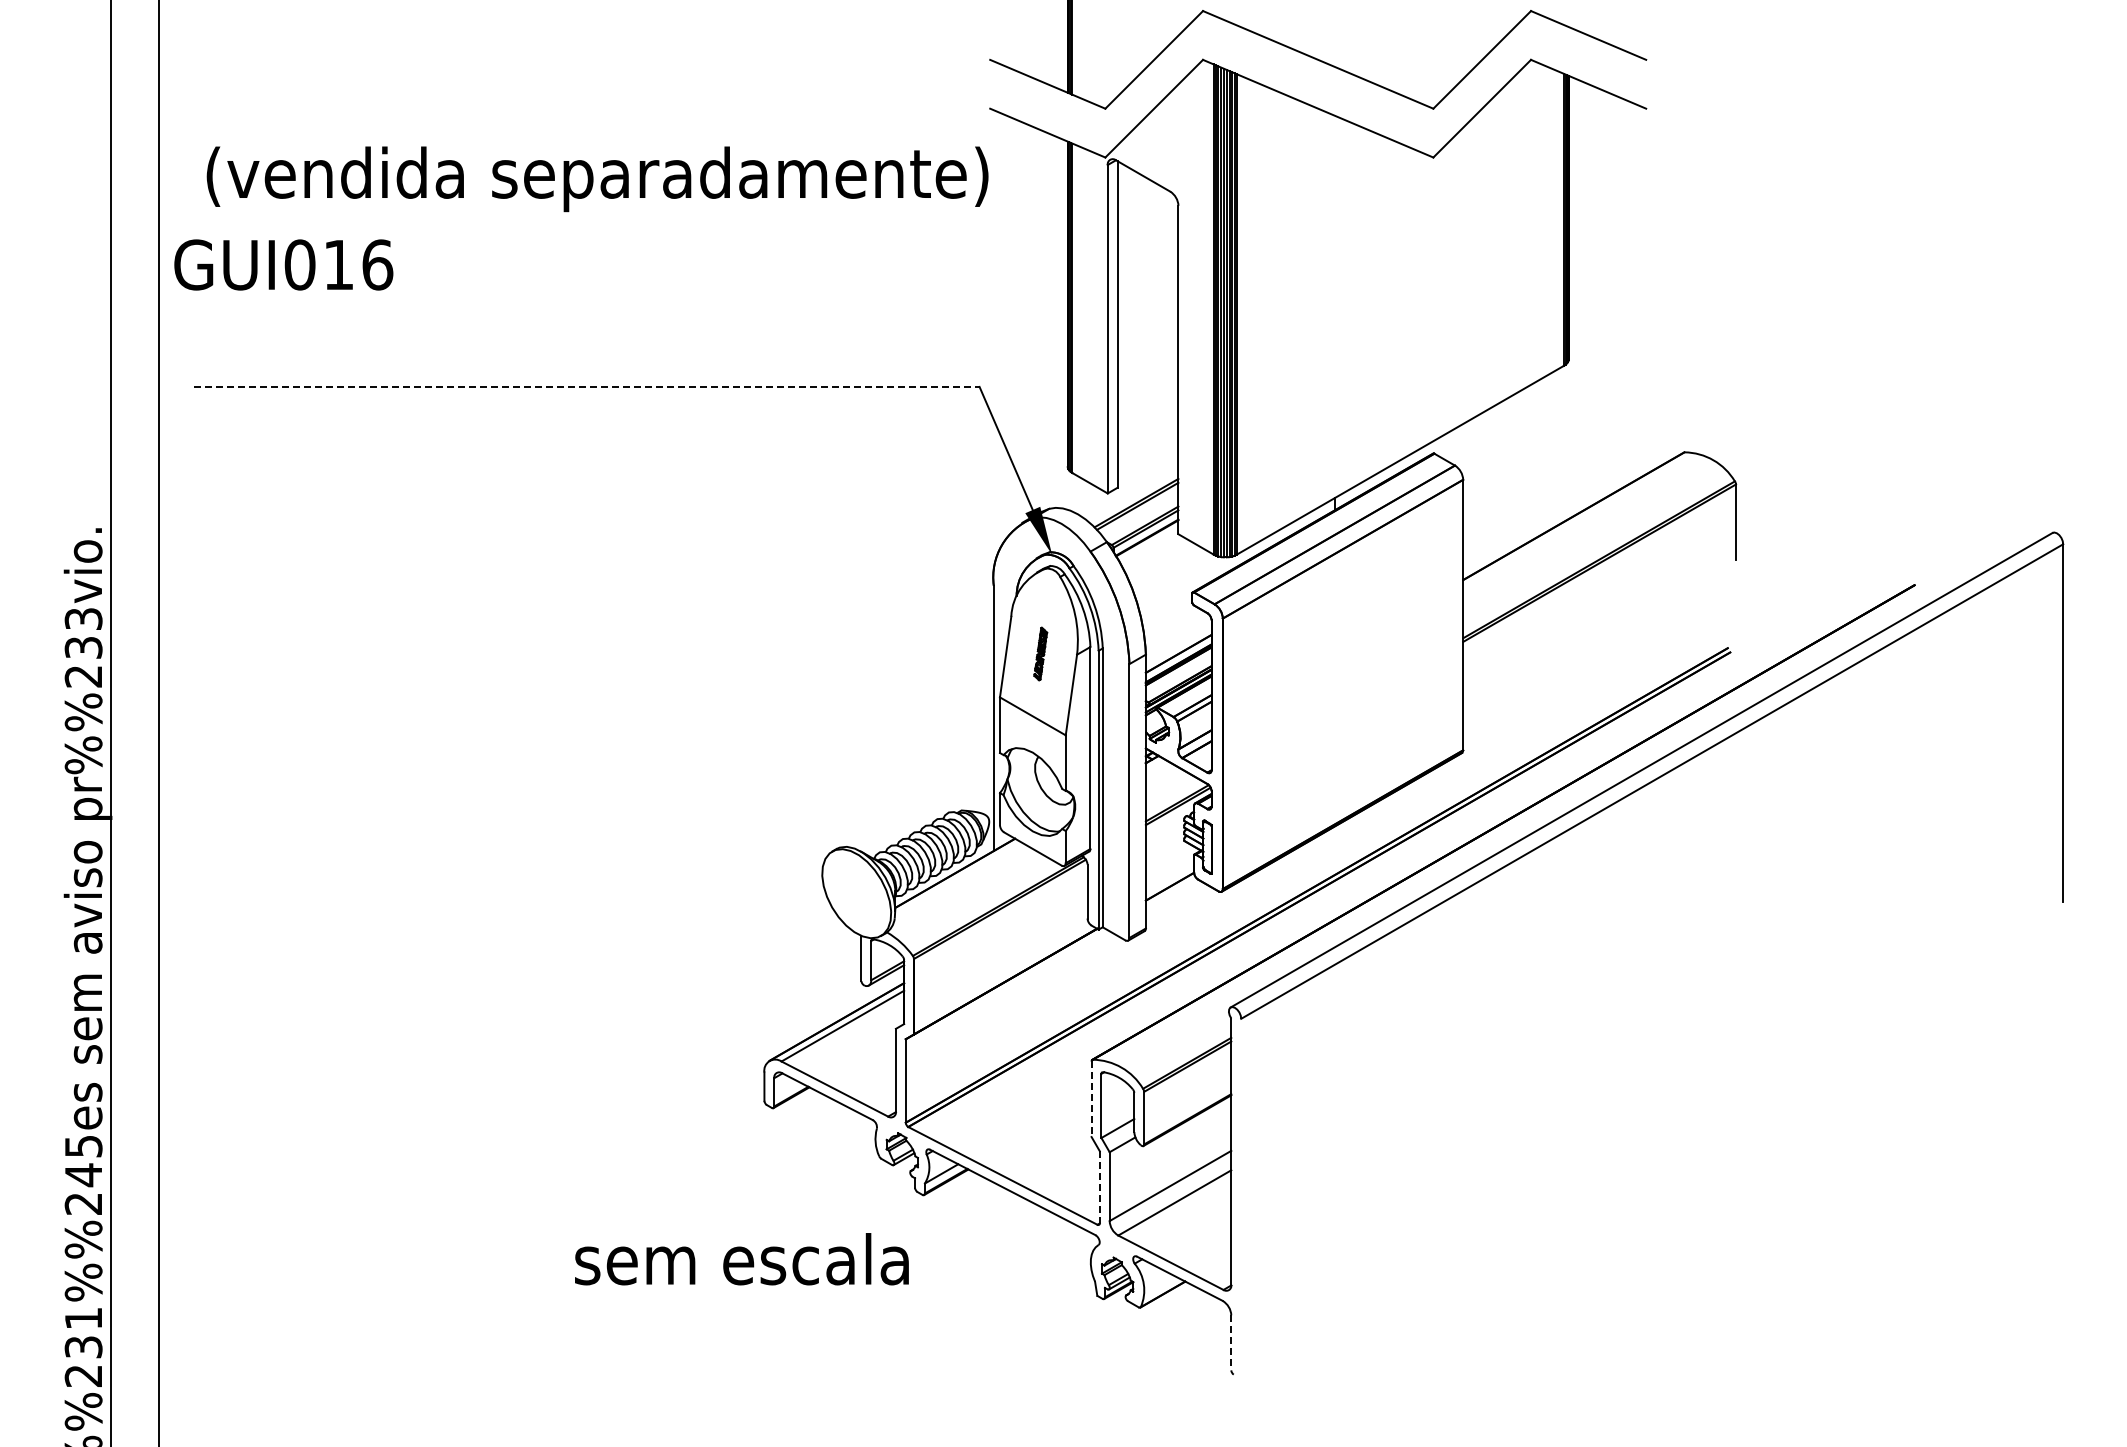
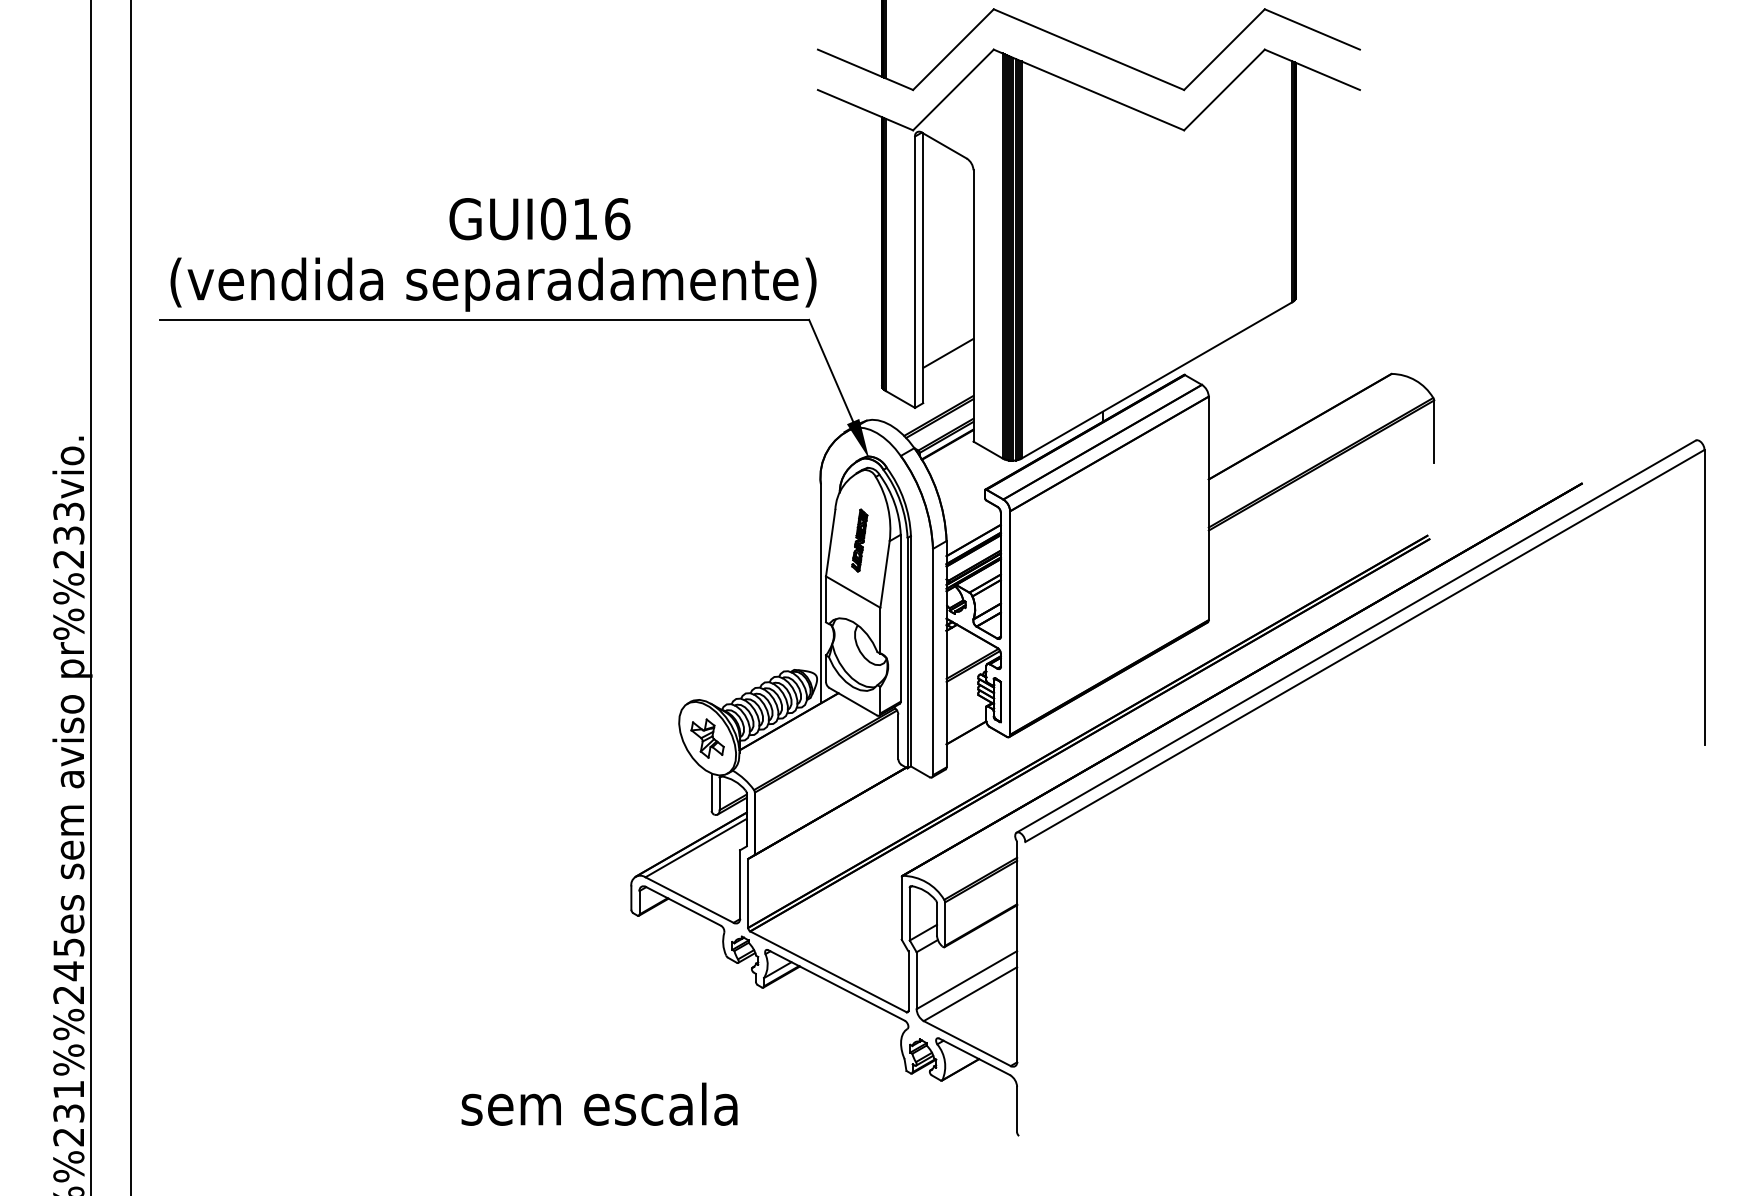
text: (597, 179) -> (493, 284), moved
text: (283, 264) -> (539, 218), moved
line: (586, 386) -> (484, 319), dashed -> solid
line: (1147, 427) -> (947, 353), added
part: (1040, 653) -> (859, 540), size x1.43
part: (856, 893) -> (707, 738), added
line: (1091, 1099) -> (901, 908), dashed -> solid
line: (1099, 1187) -> (908, 981), dashed -> solid
text: (741, 1259) -> (599, 1104), moved
line: (1231, 1342) -> (1017, 1109), dashed -> solid

